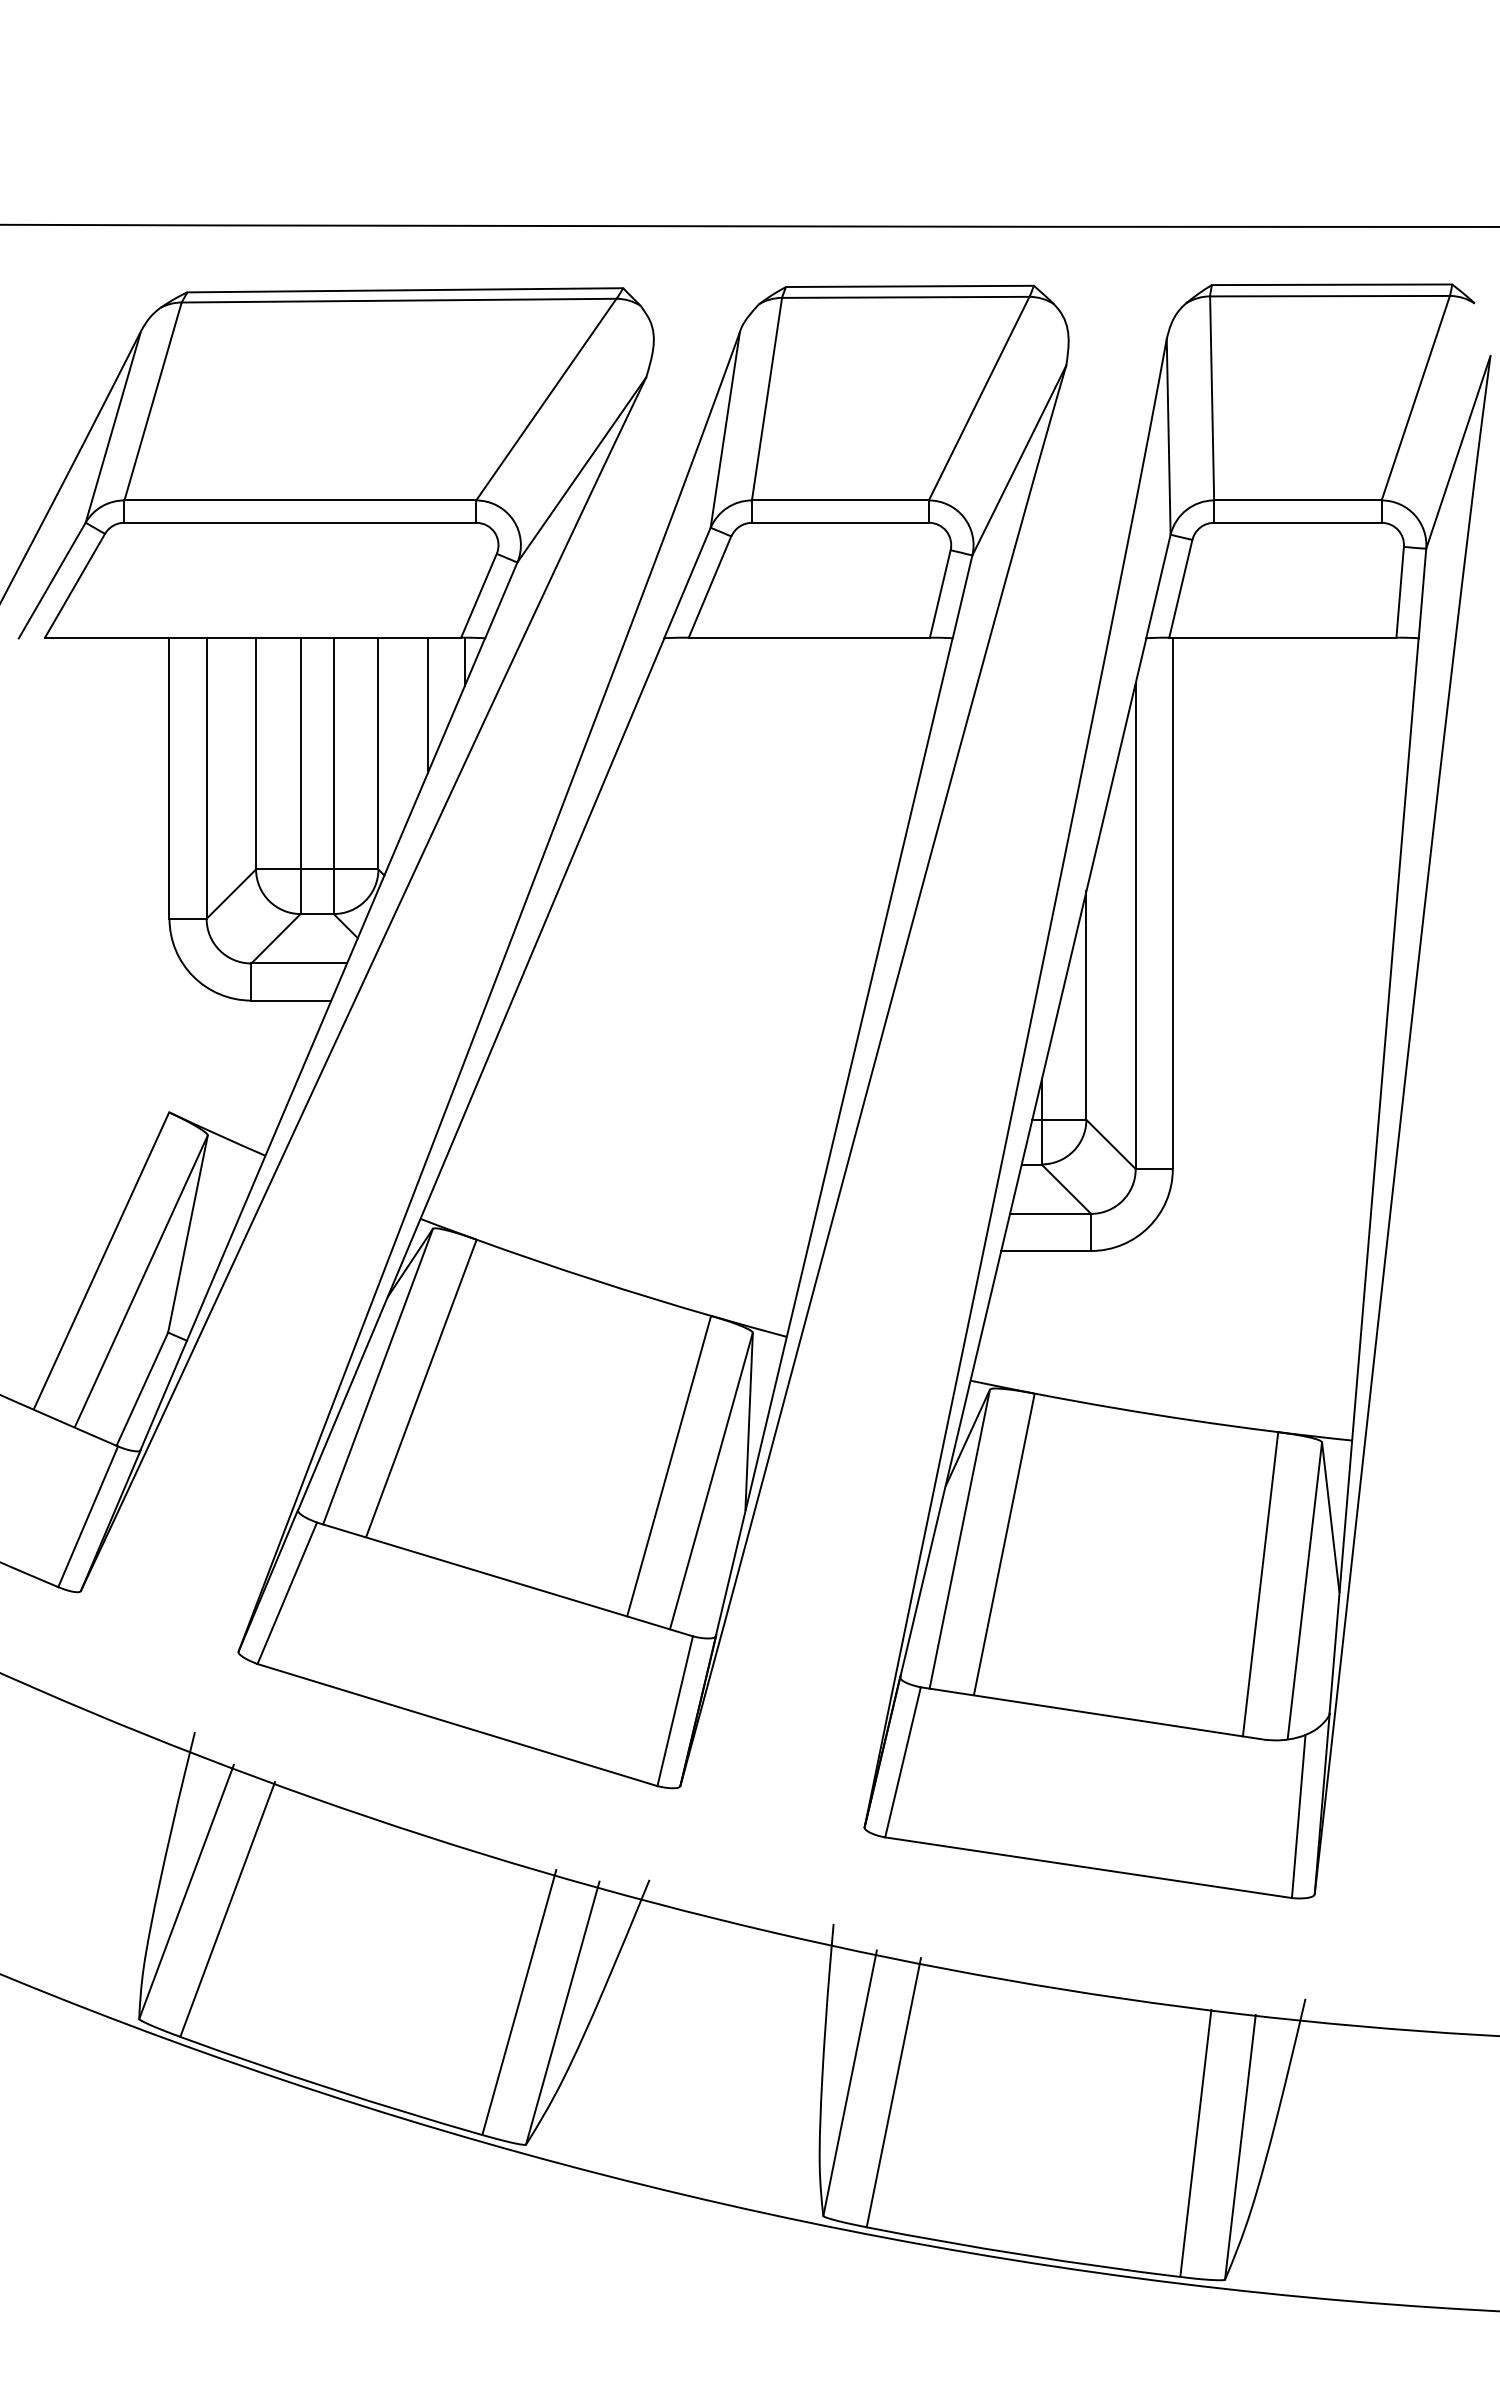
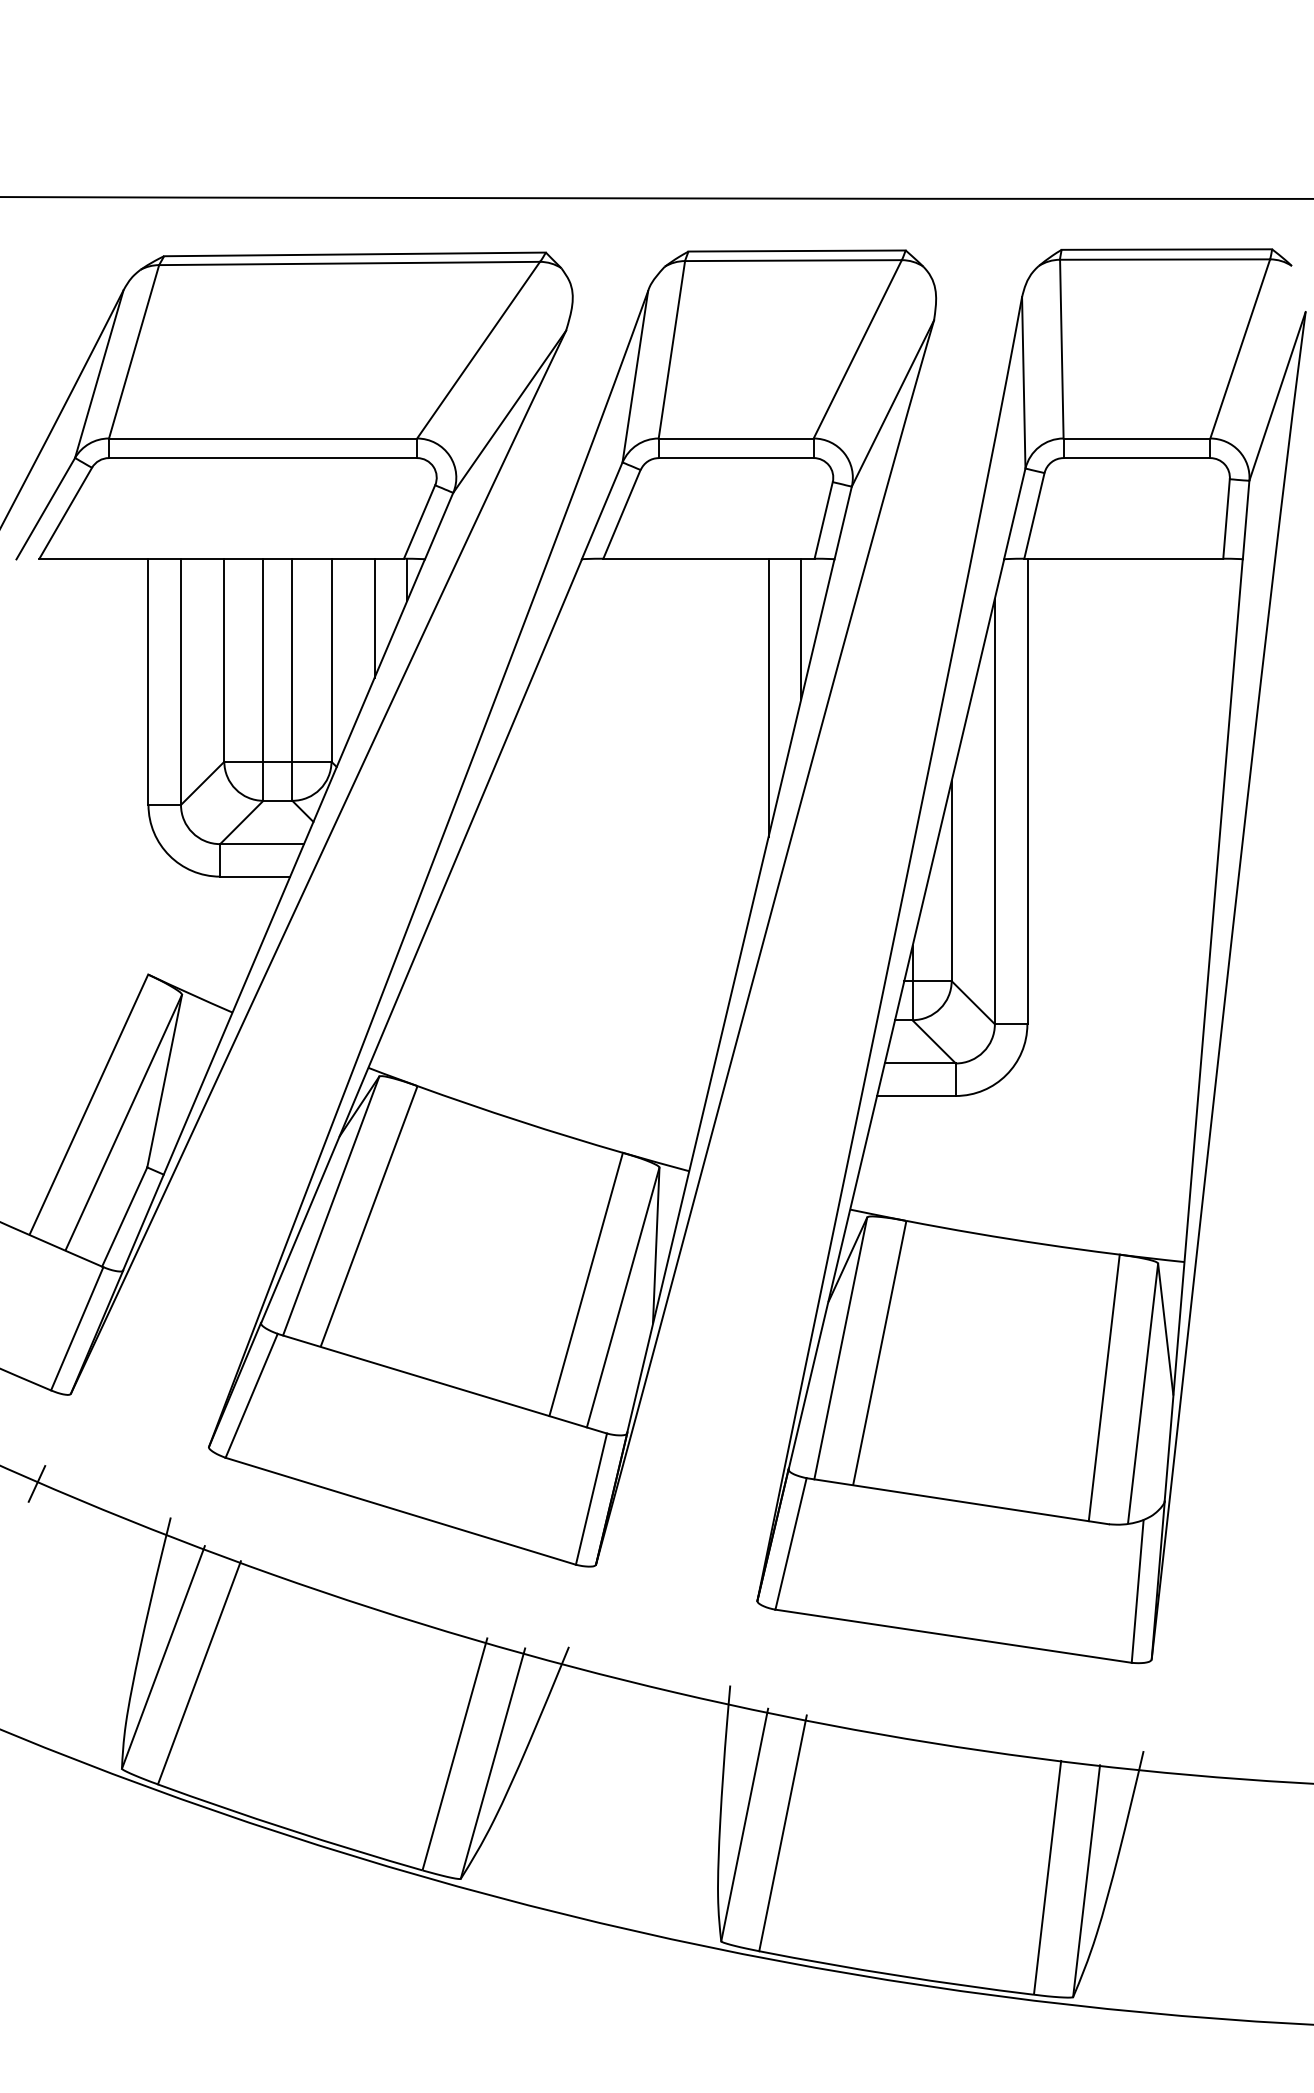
line: (914, 717) -> (801, 628), added
line: (877, 795) -> (768, 696), added
line: (41, 1693) -> (36, 1483), added

